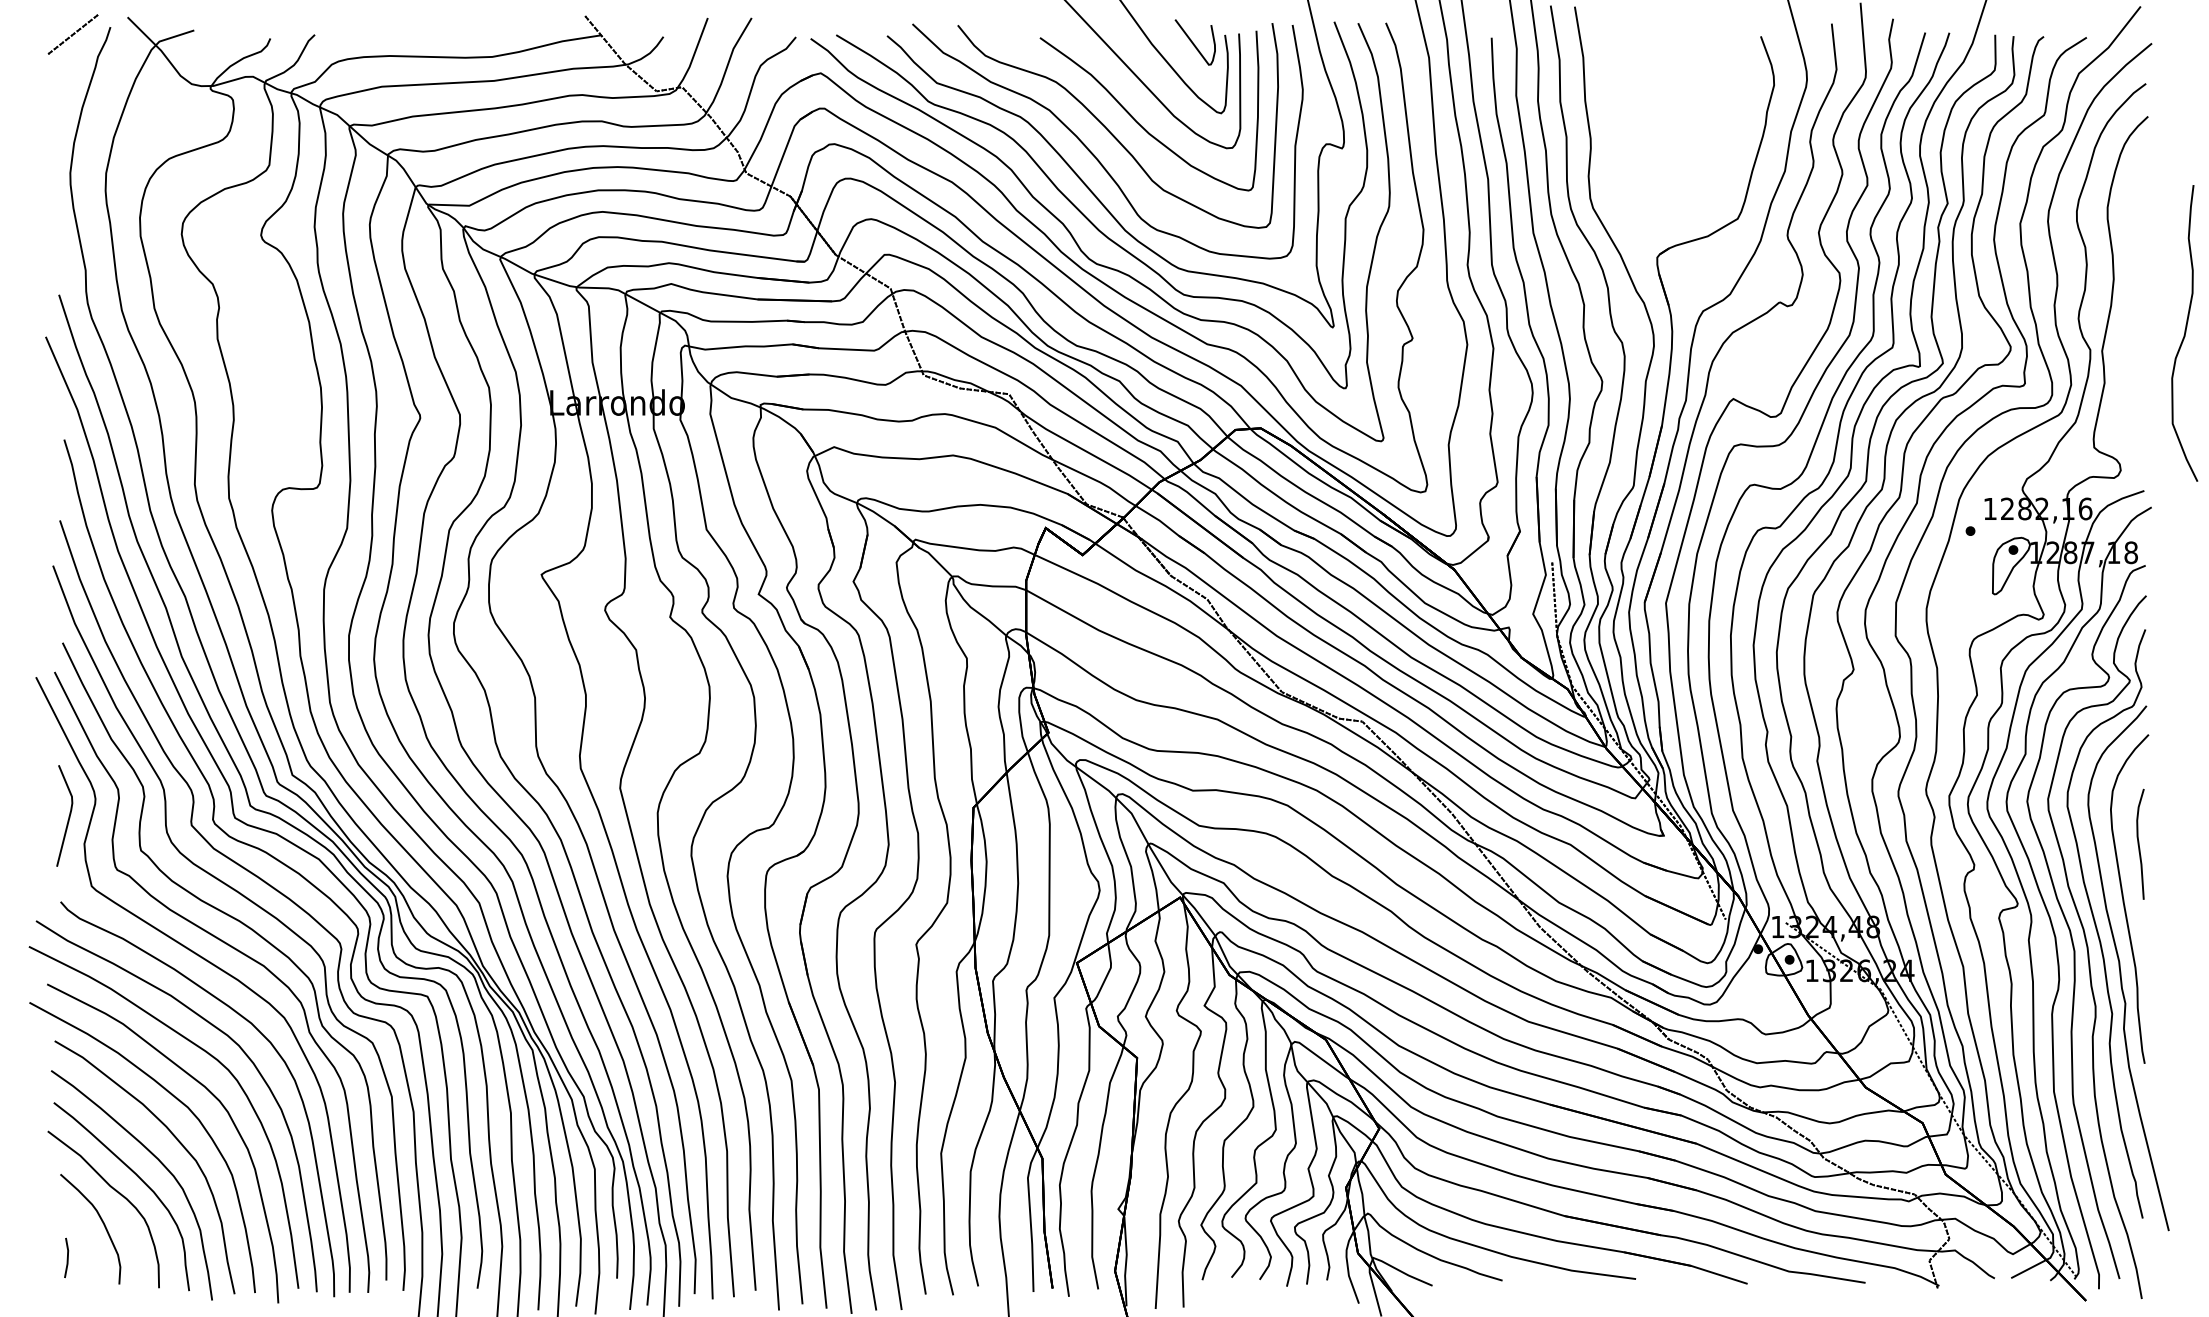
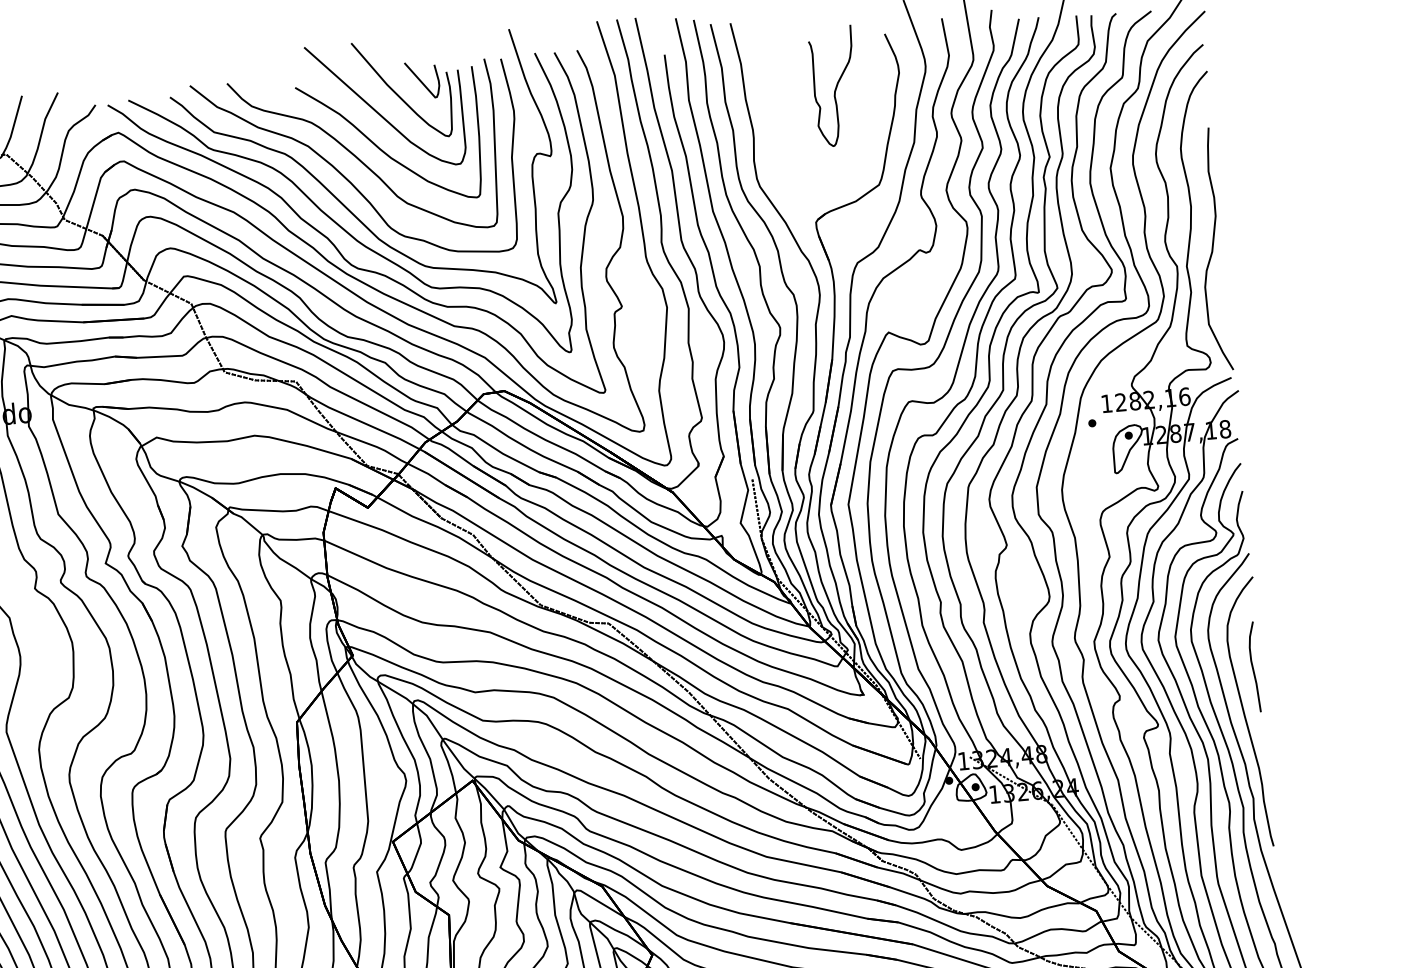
curve: (1695, 95) -> (835, 87), added
curve: (2184, 333) -> (1212, 249), moved

